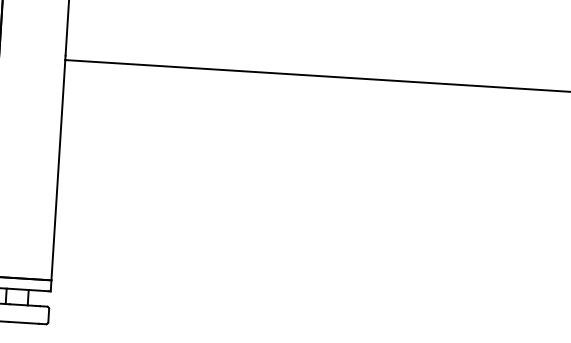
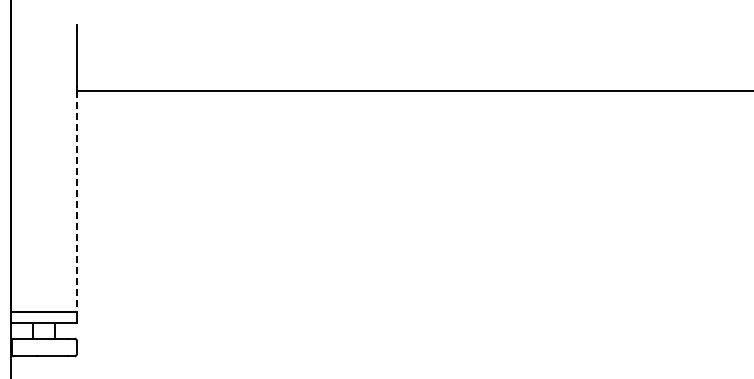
line: (58, 170) -> (77, 202), solid -> dashed

